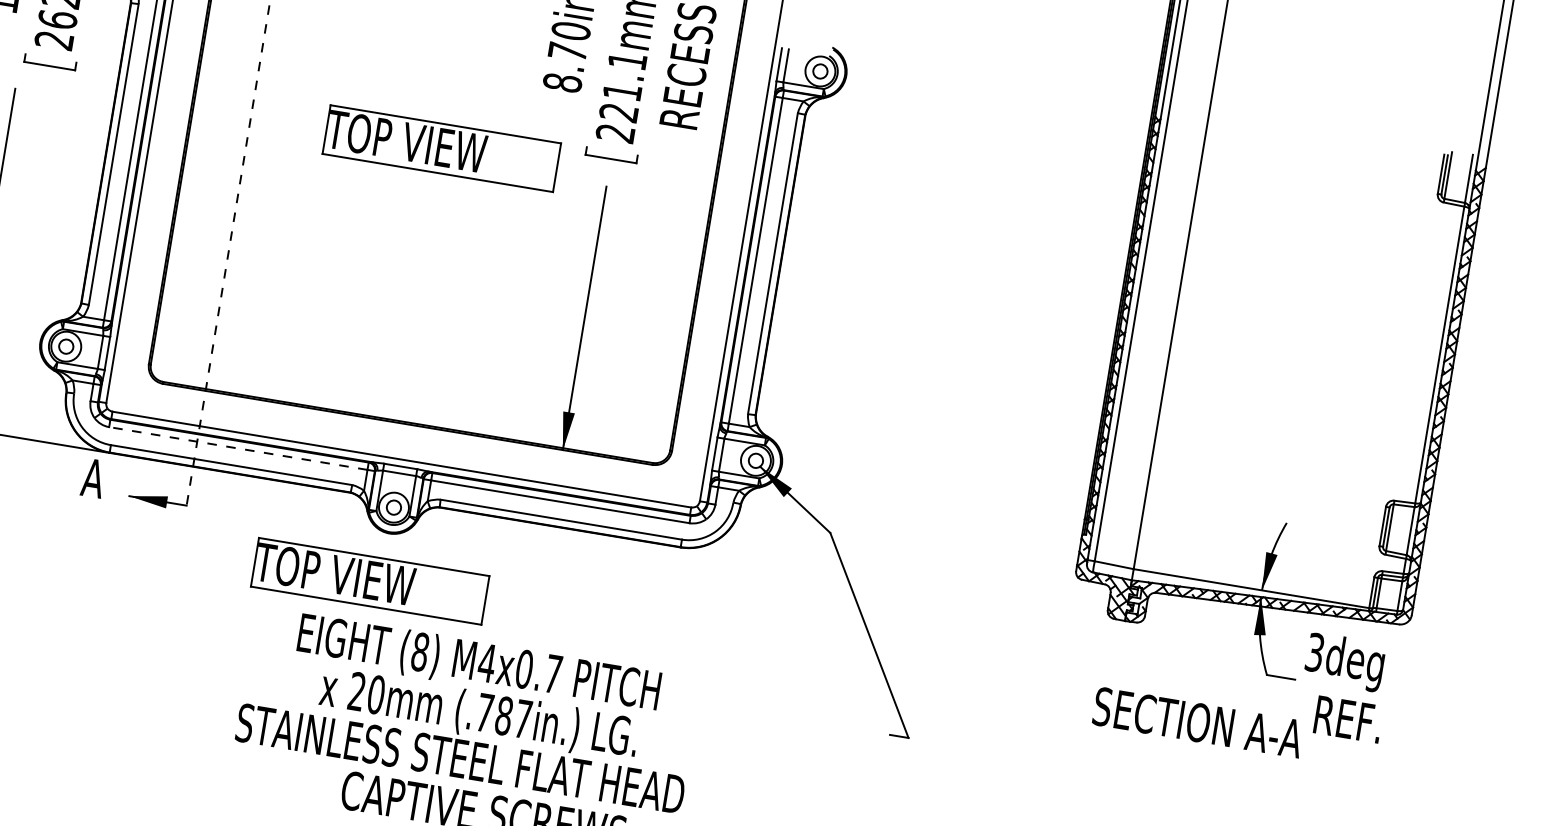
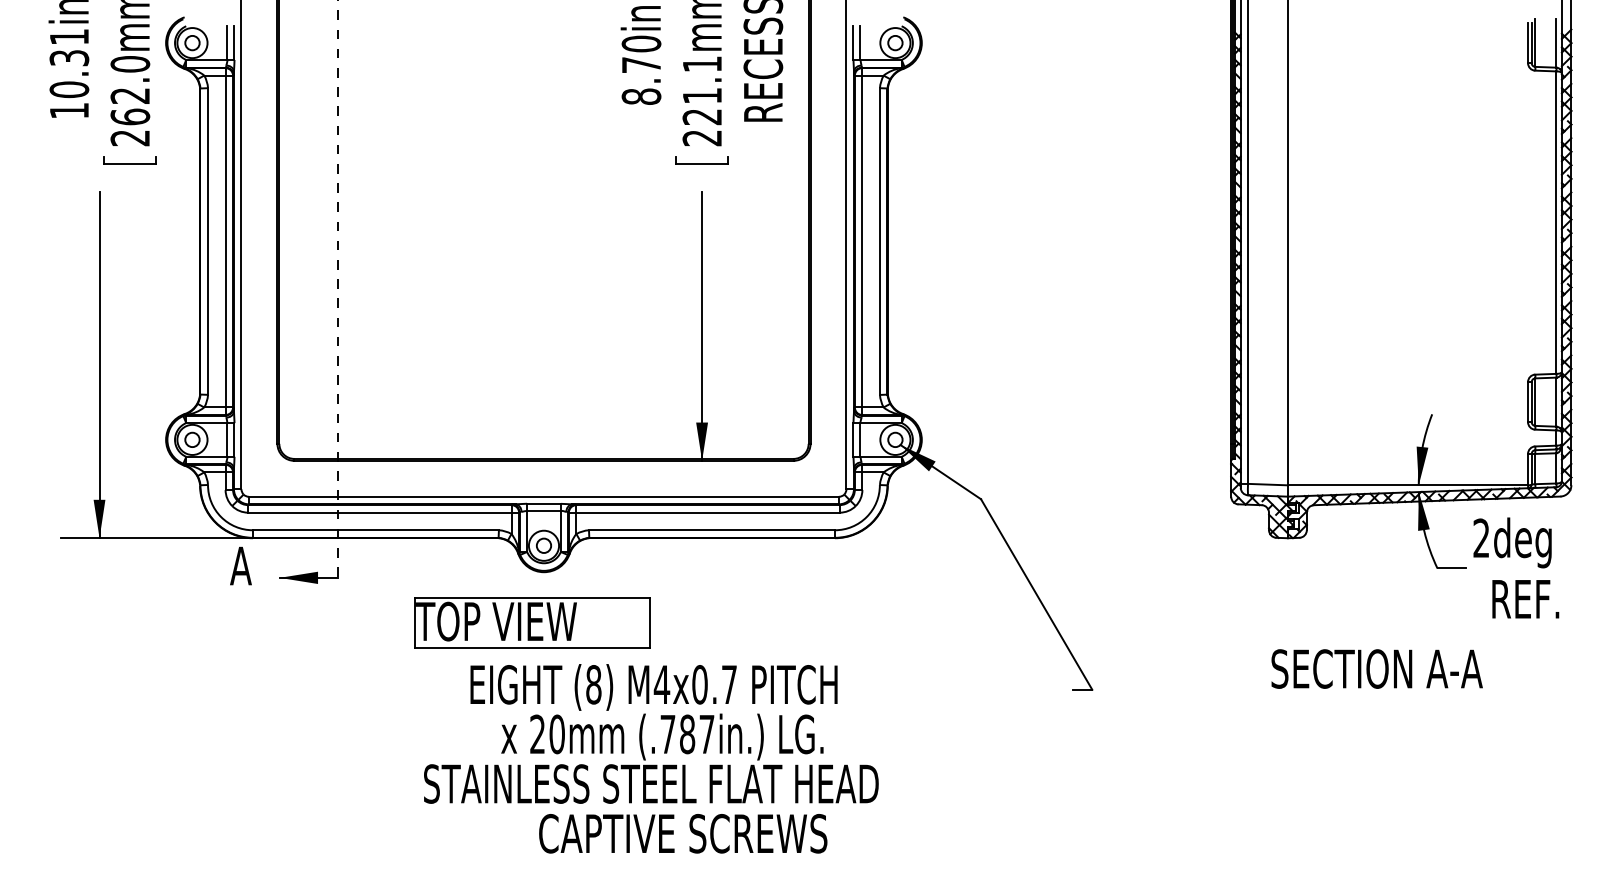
part: (441, 148) -> (532, 181), removed
line: (237, 448) -> (379, 512), dashed -> solid
text: (1314, 652) -> (1481, 538), 3deg -> 2deg
text: (1197, 722) -> (1376, 668), moved

